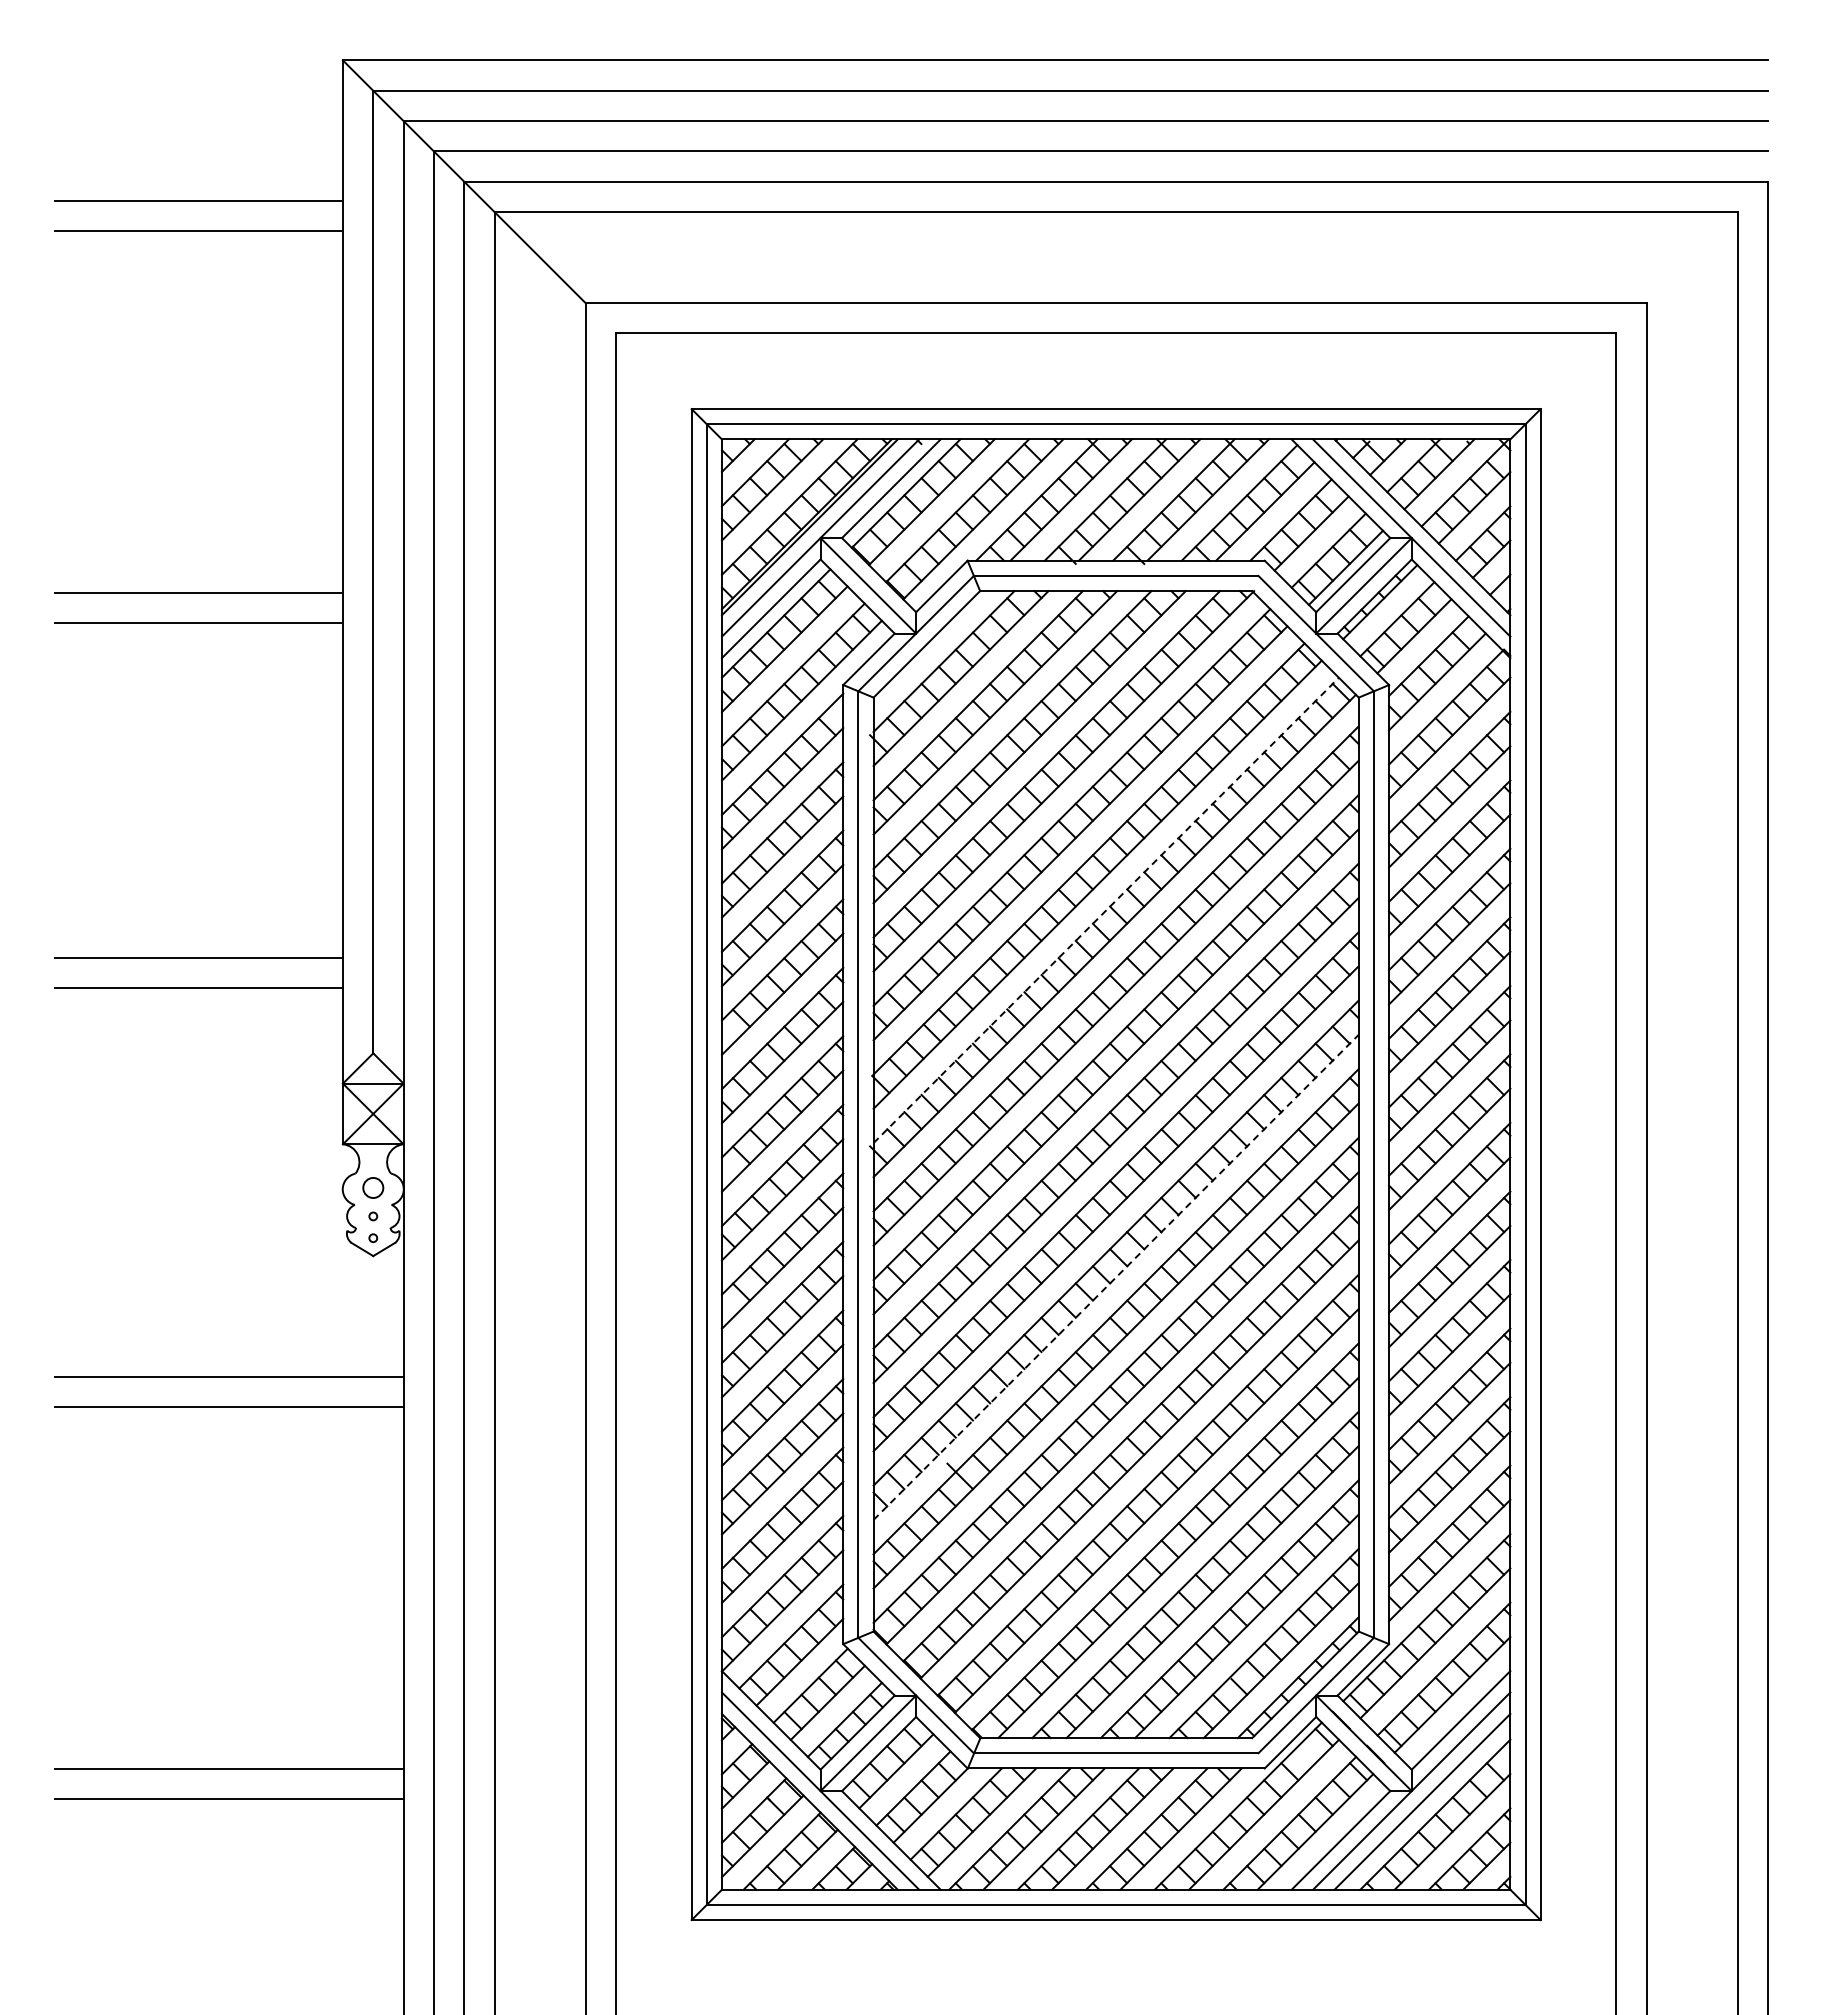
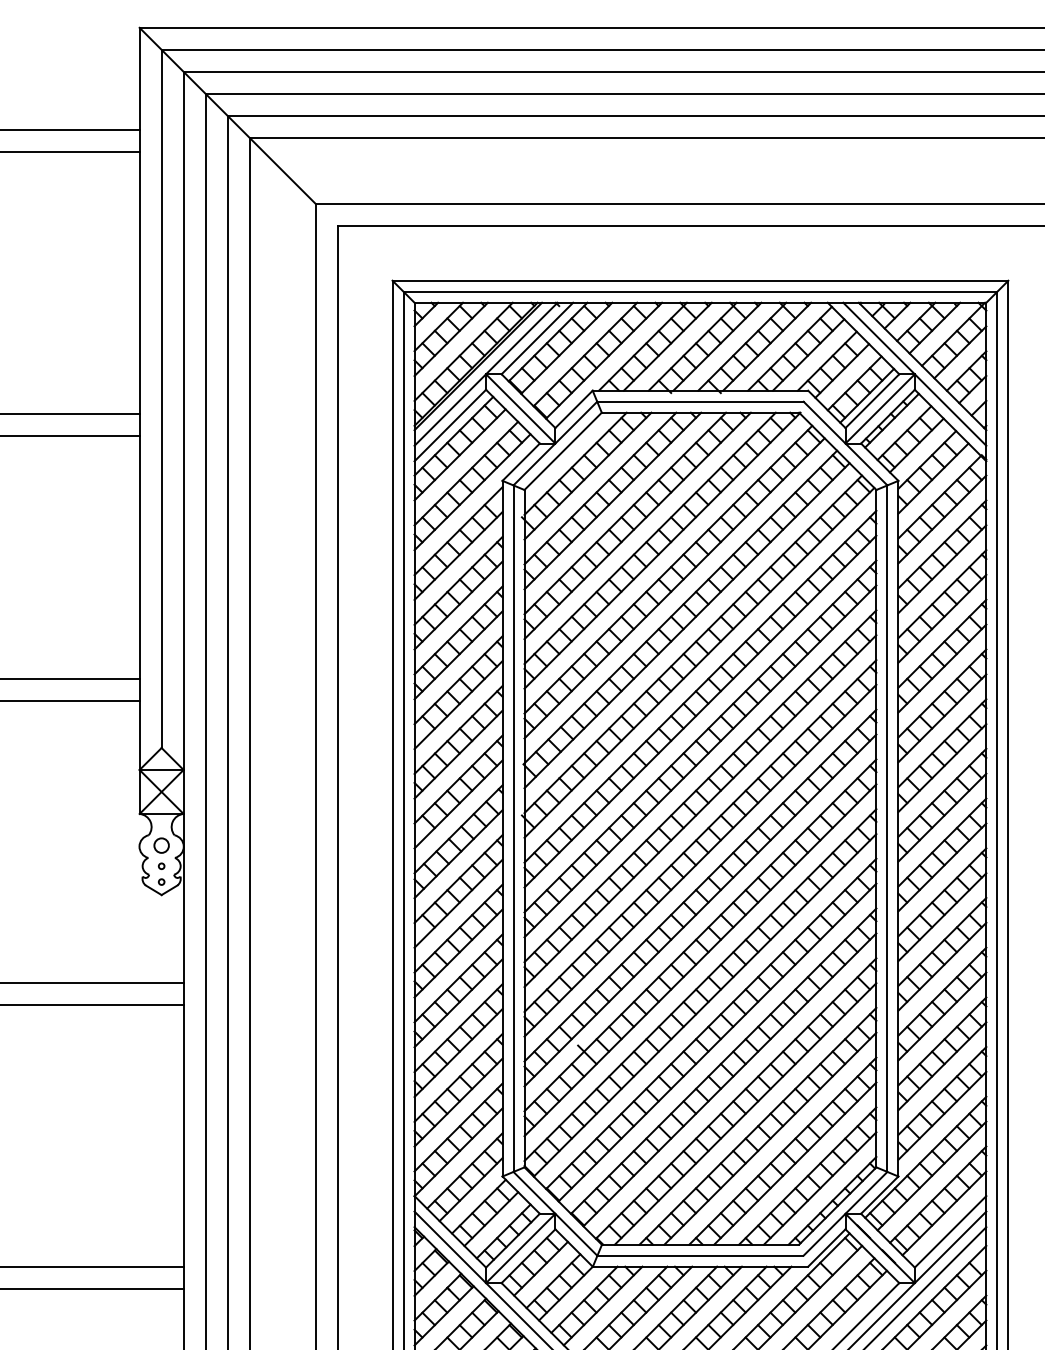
line: (1106, 910) -> (693, 644), dashed -> solid
line: (1116, 1277) -> (700, 910), dashed -> solid

